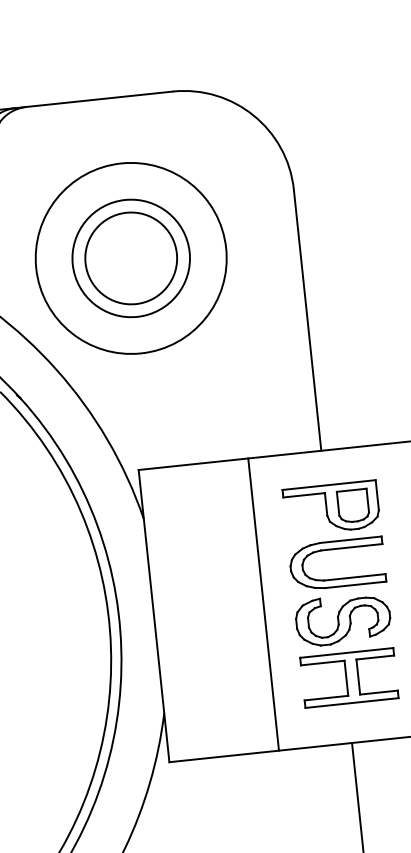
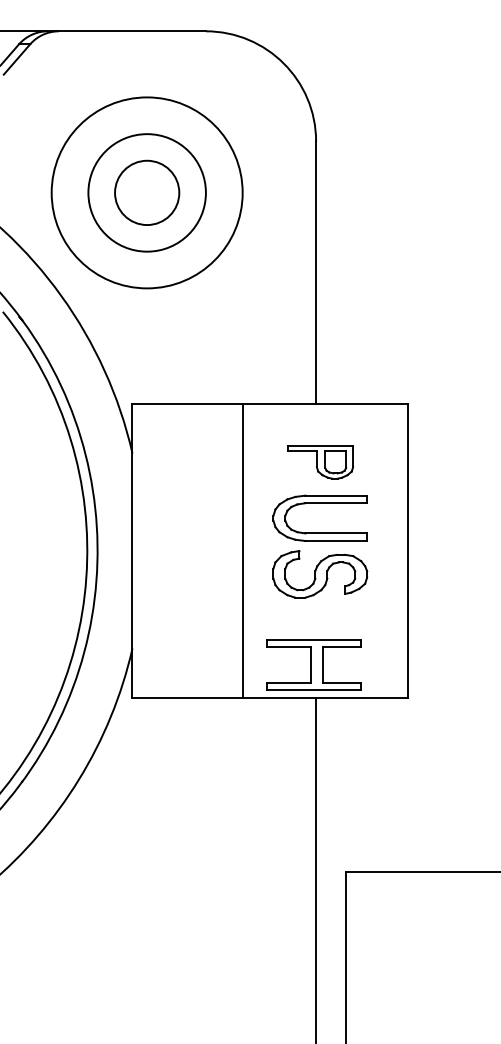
circle: (131, 258) -> (147, 192), size x0.7
part: (331, 508) -> (320, 462), size x0.7
part: (348, 677) -> (313, 664), moved

